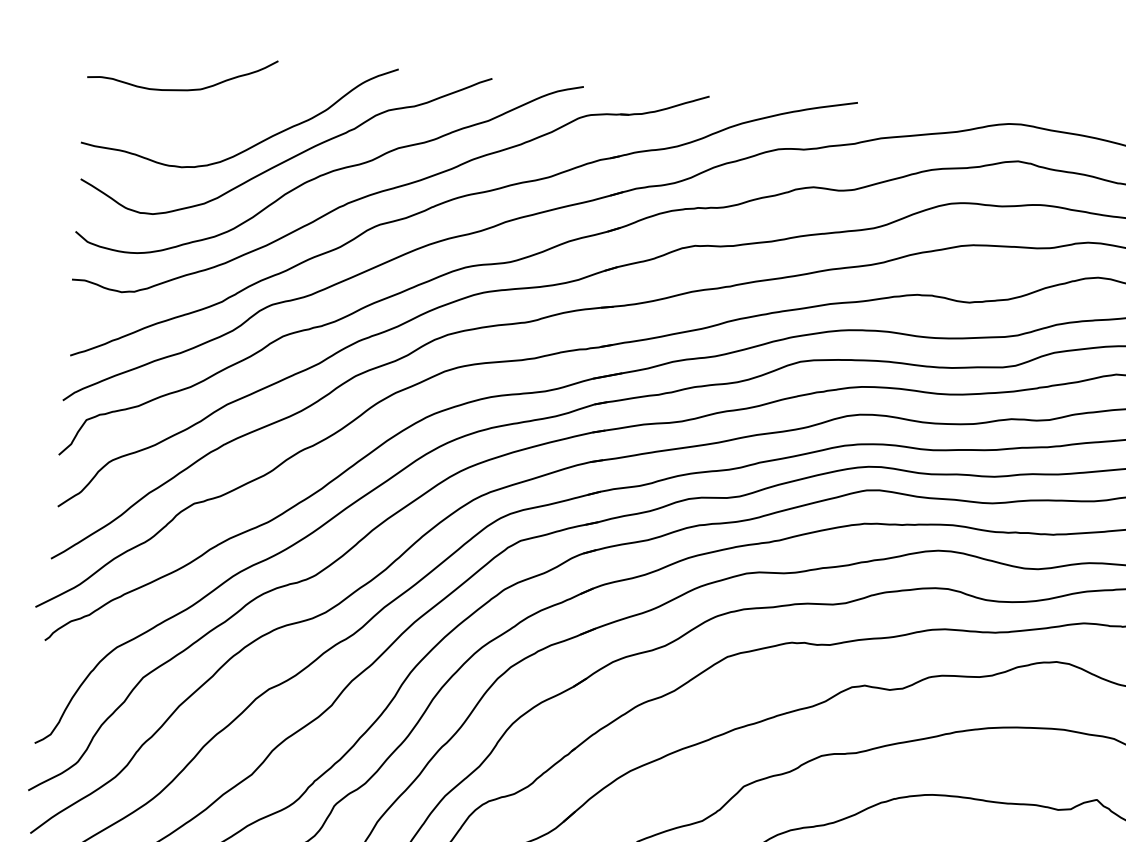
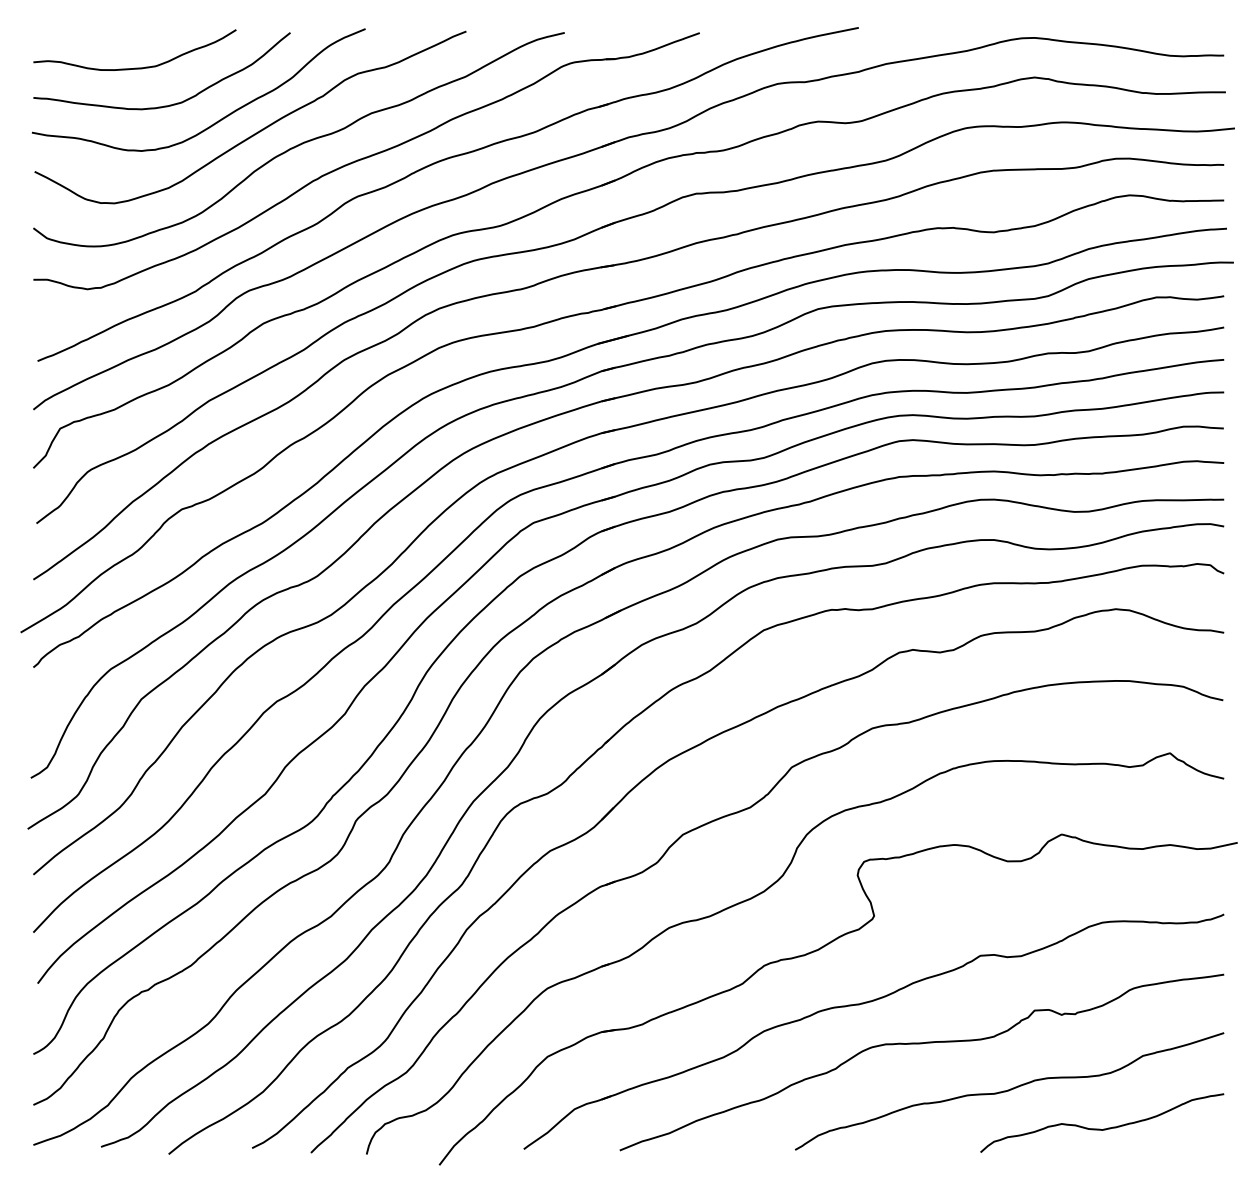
curve: (210, 125) -> (169, 104), added

